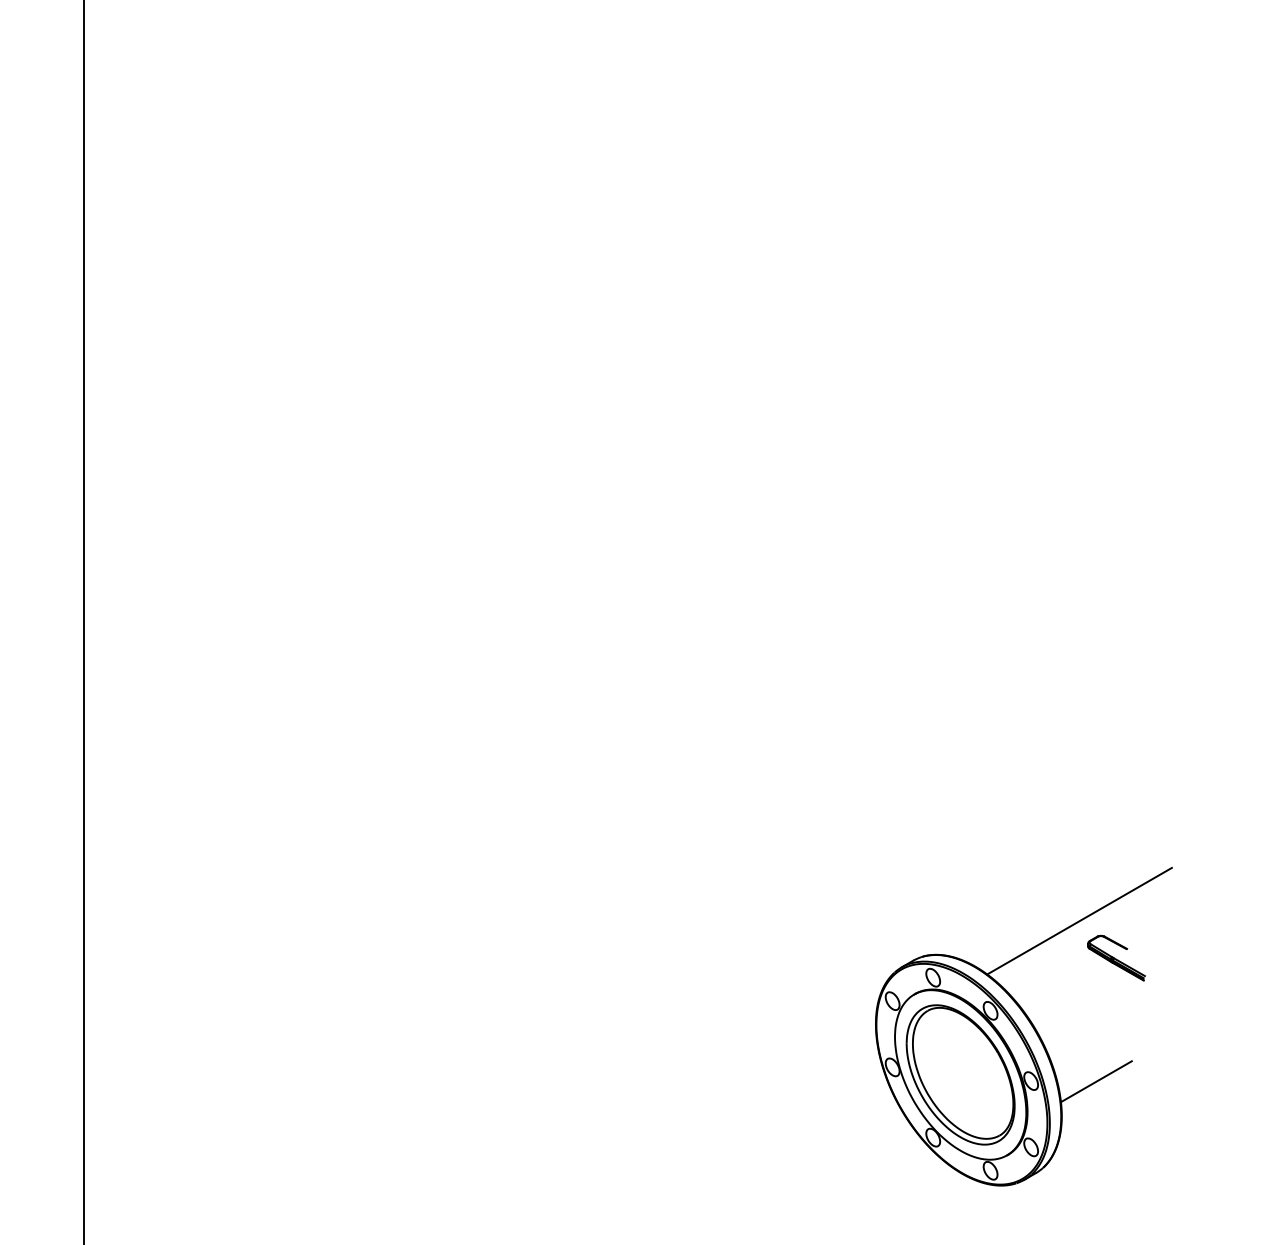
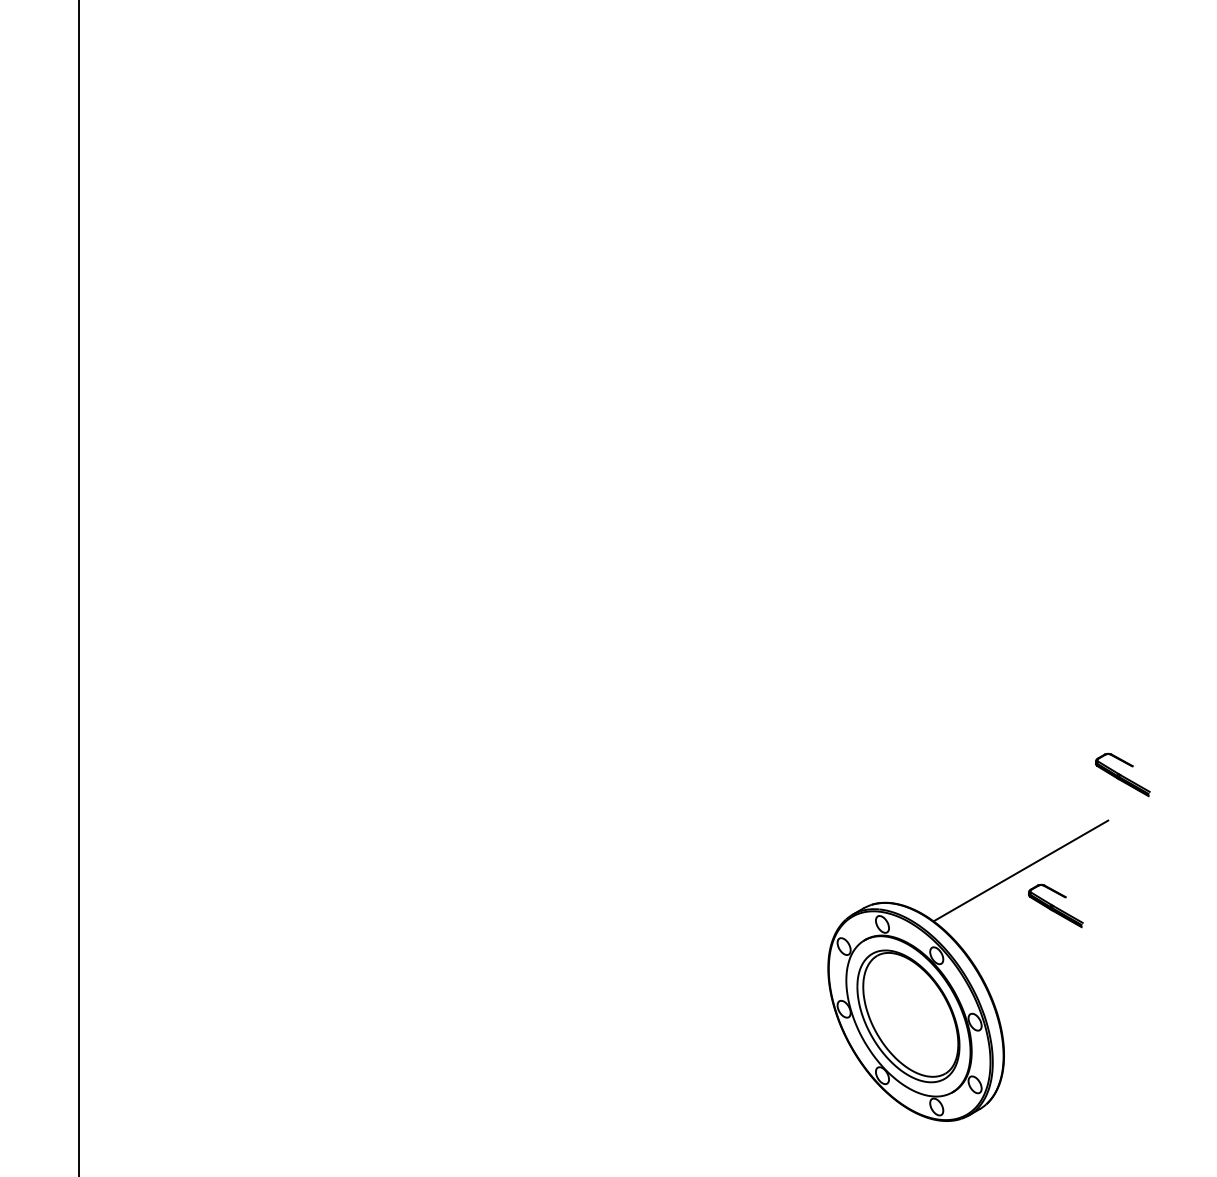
part: (1187, 819) -> (1122, 774), added
line: (1096, 1081) -> (1036, 1022), removed

